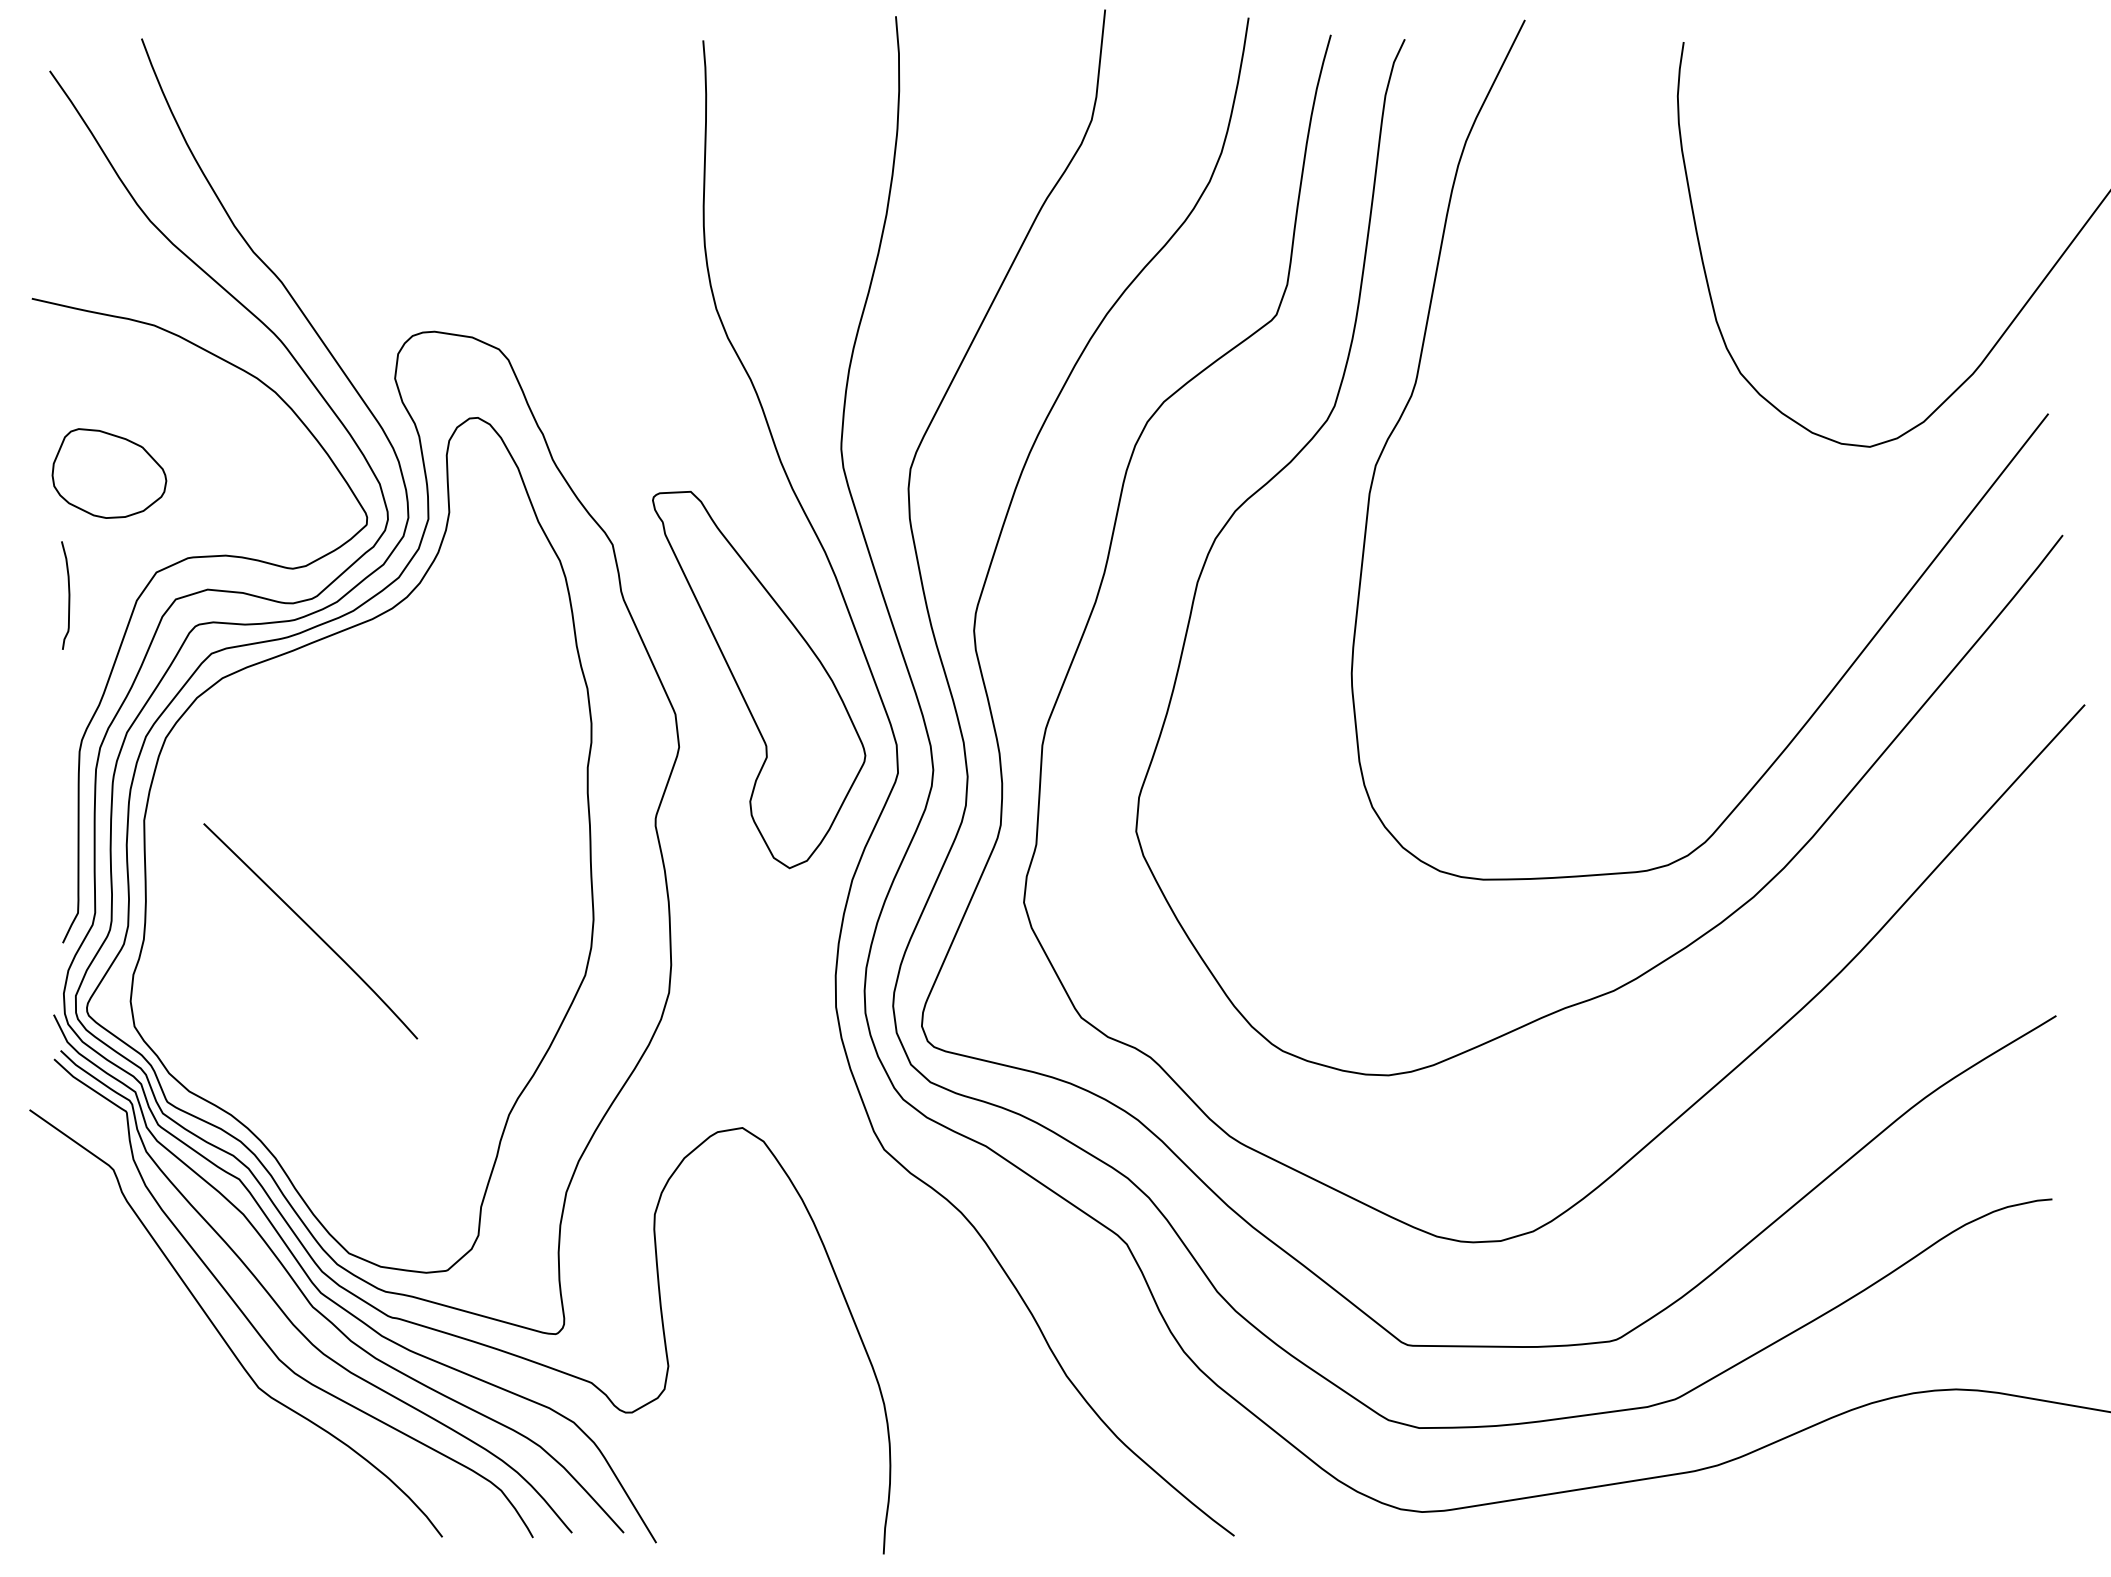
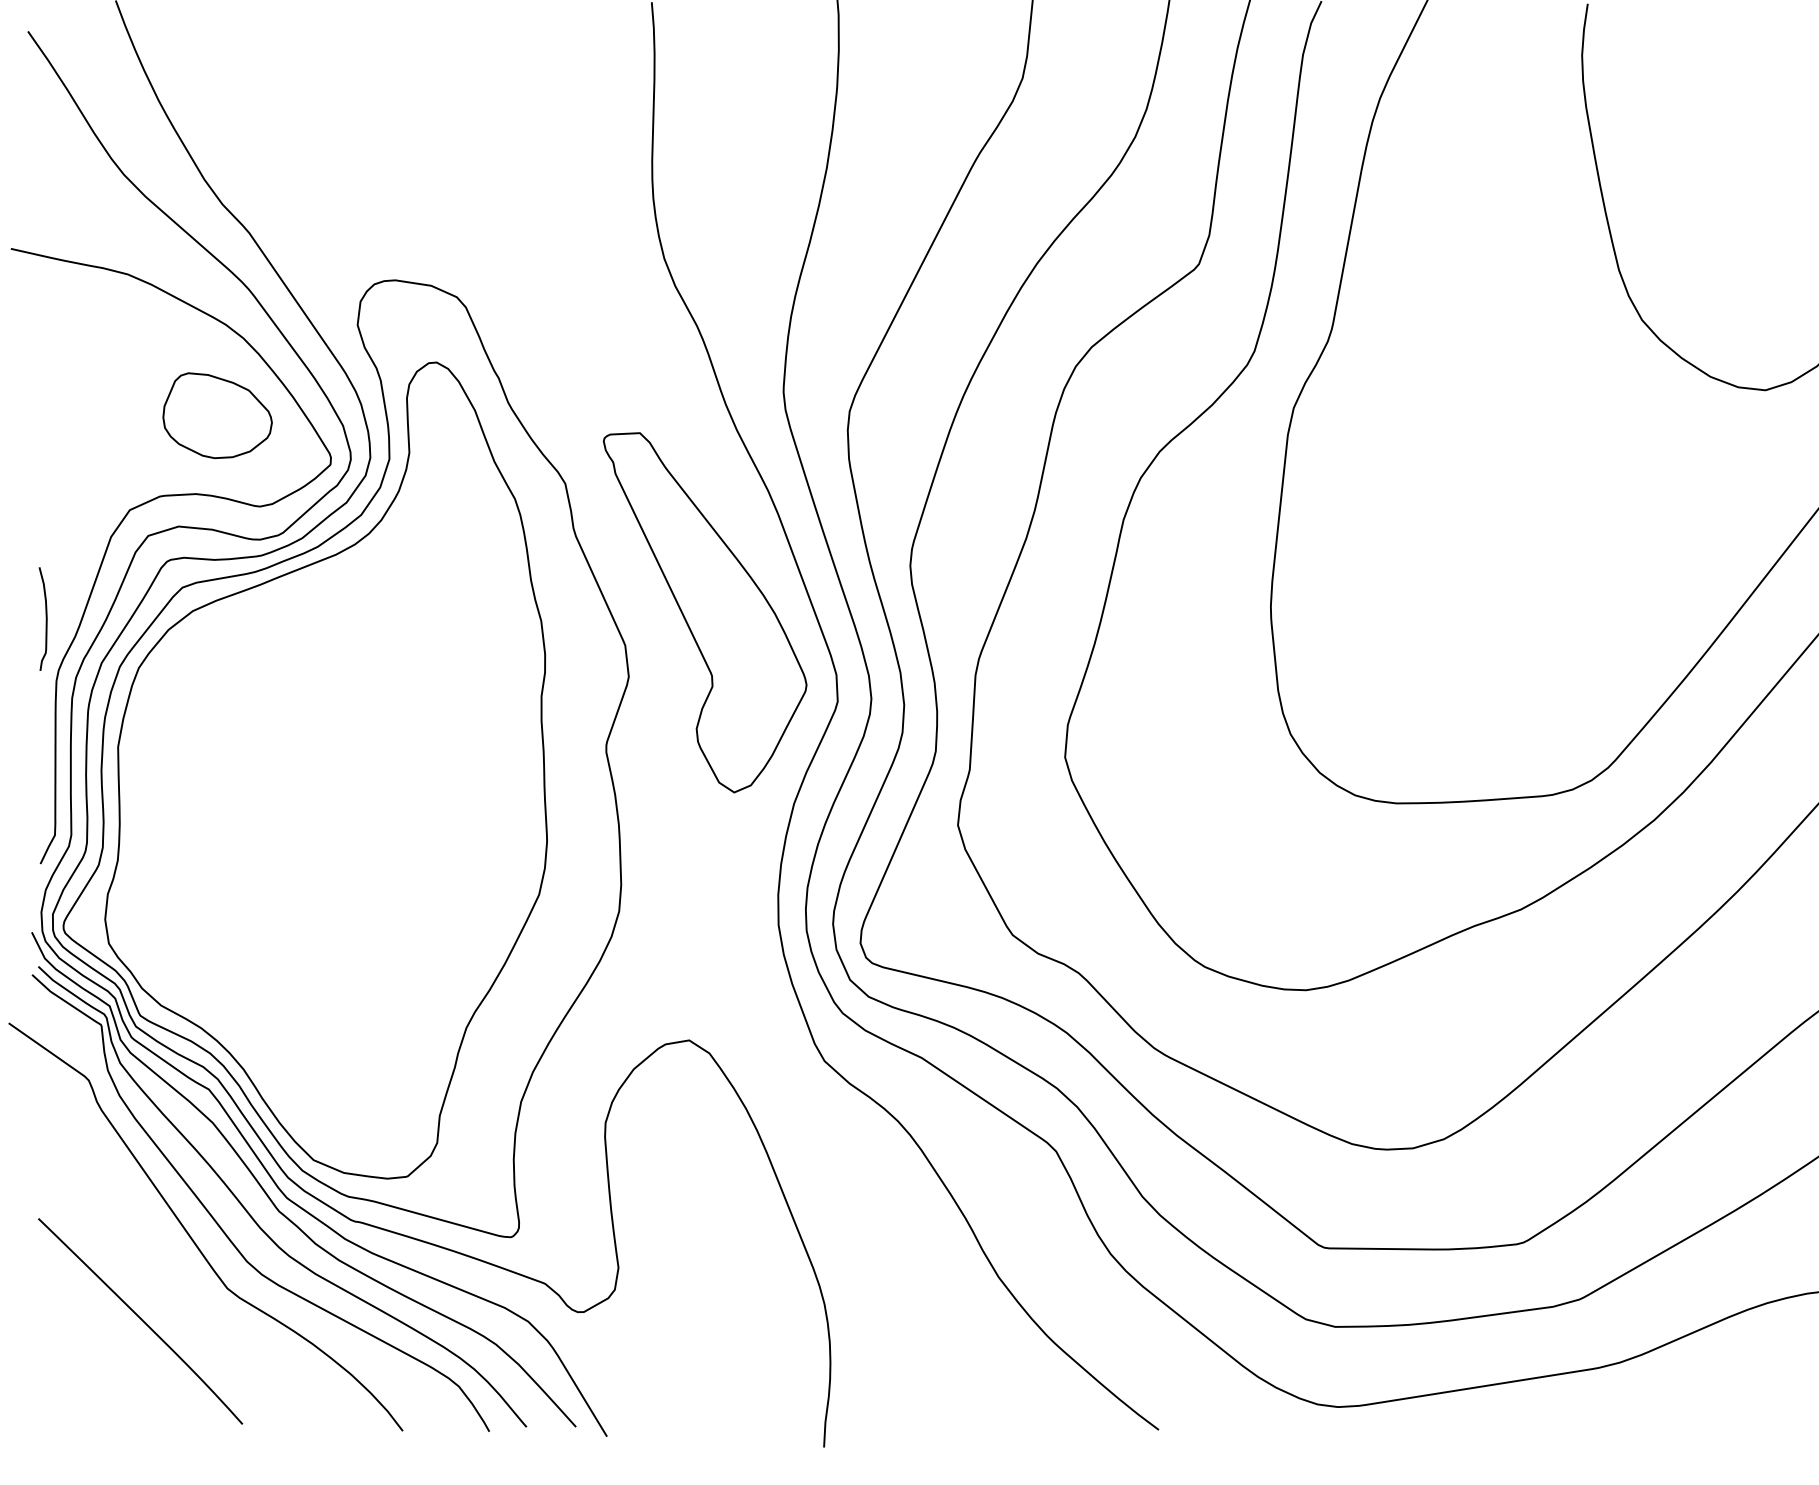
part: (109, 473) -> (217, 415), moved
curve: (68, 595) -> (45, 619), moved
curve: (311, 930) -> (141, 1320), moved

